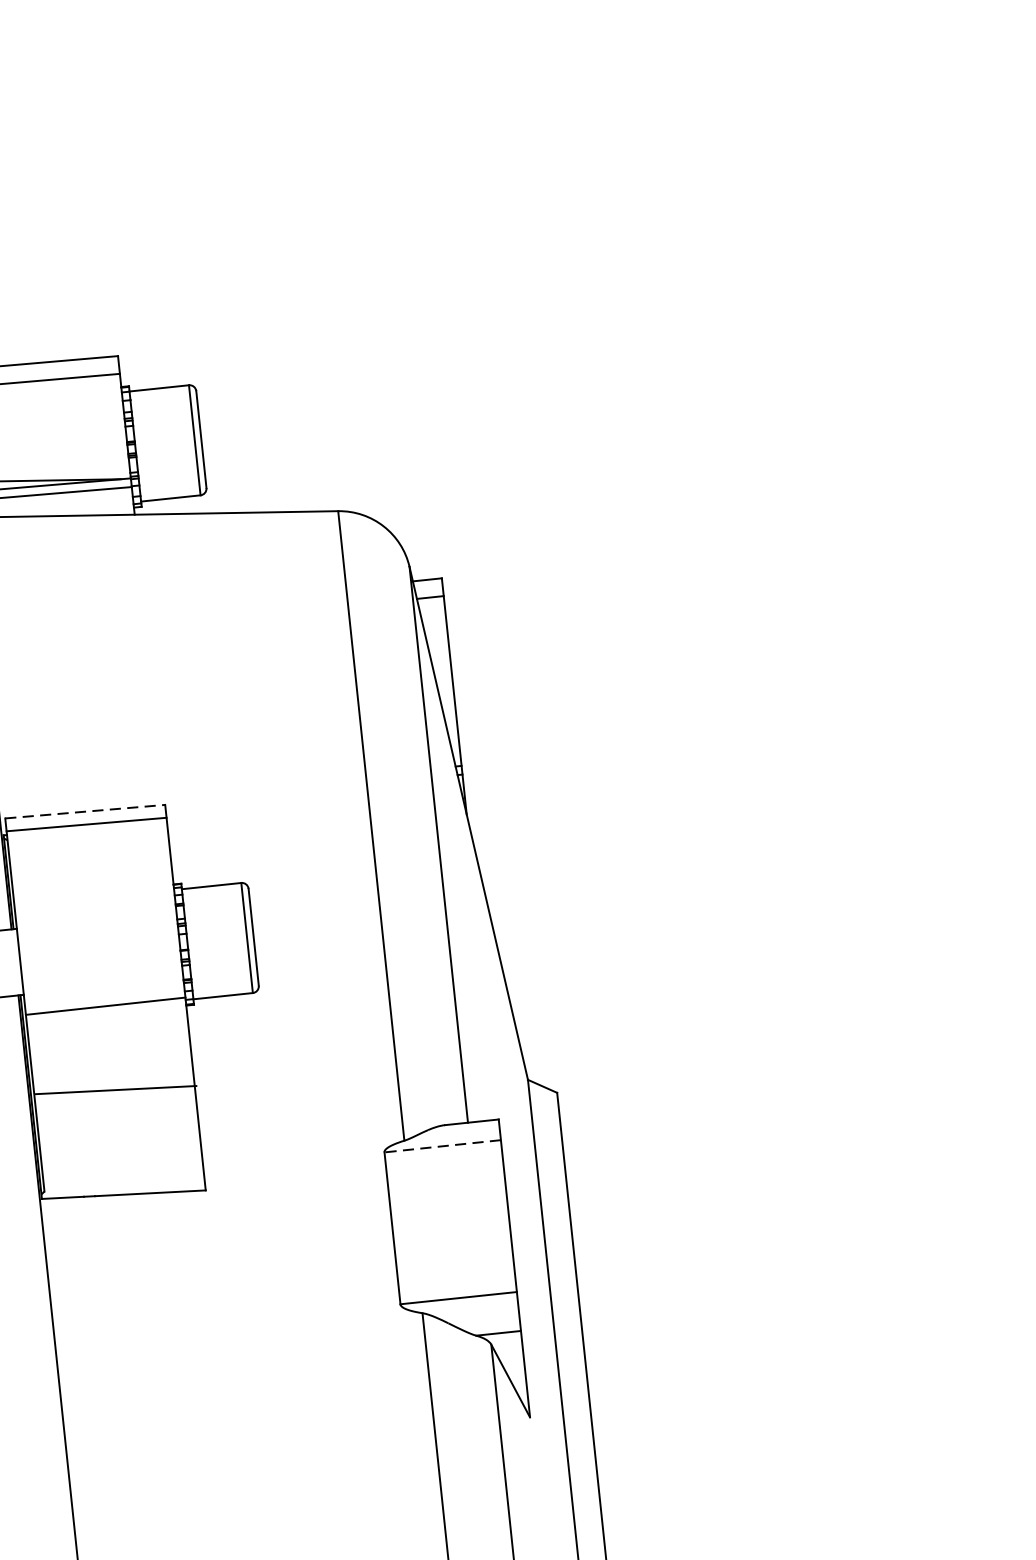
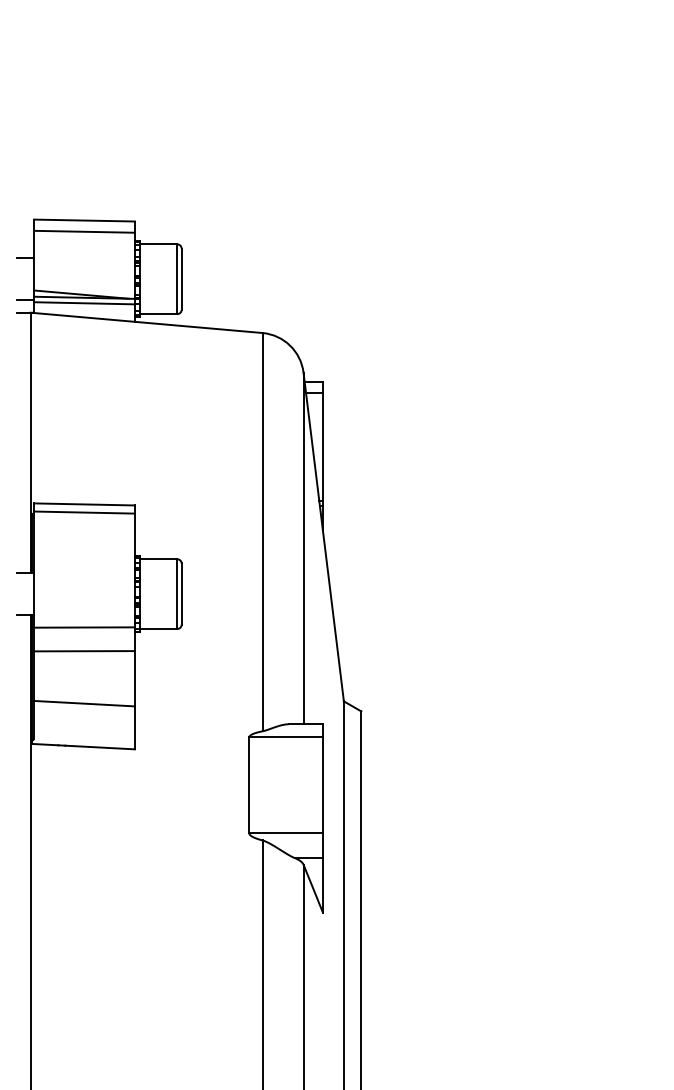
line: (85, 811) -> (84, 504), dashed -> solid
line: (109, 1044) -> (84, 651), added
line: (116, 1089) -> (84, 703), moved
line: (443, 1146) -> (286, 737), dashed -> solid

